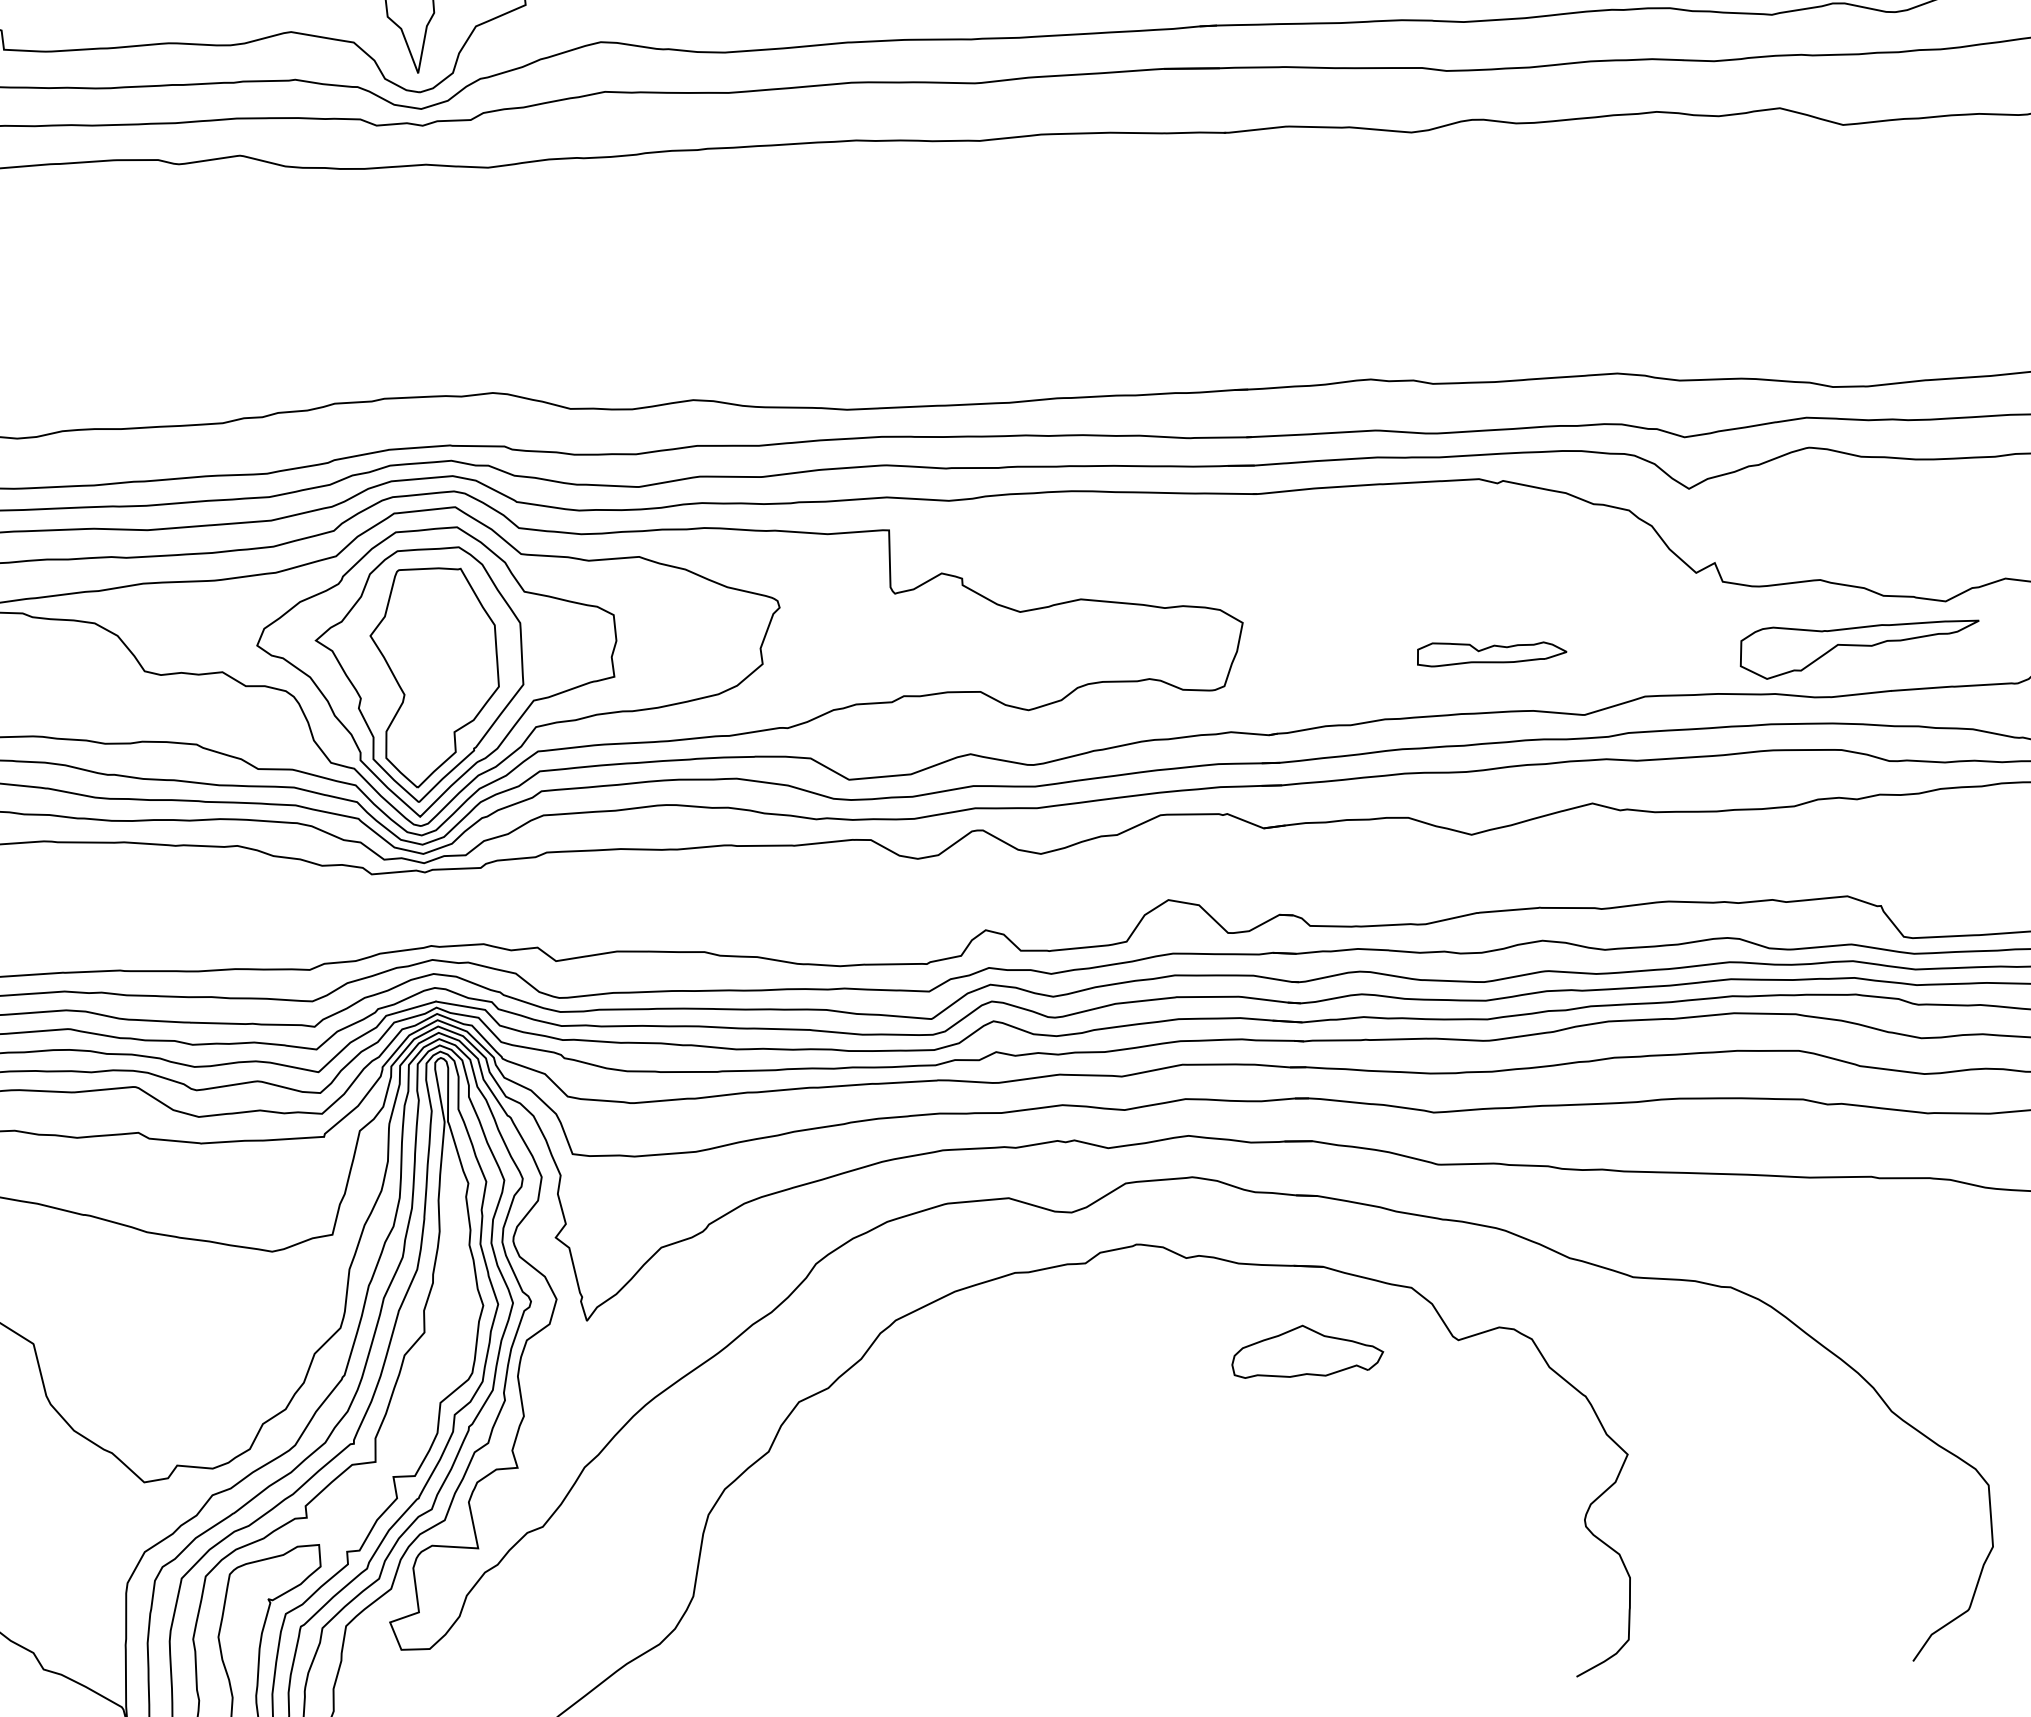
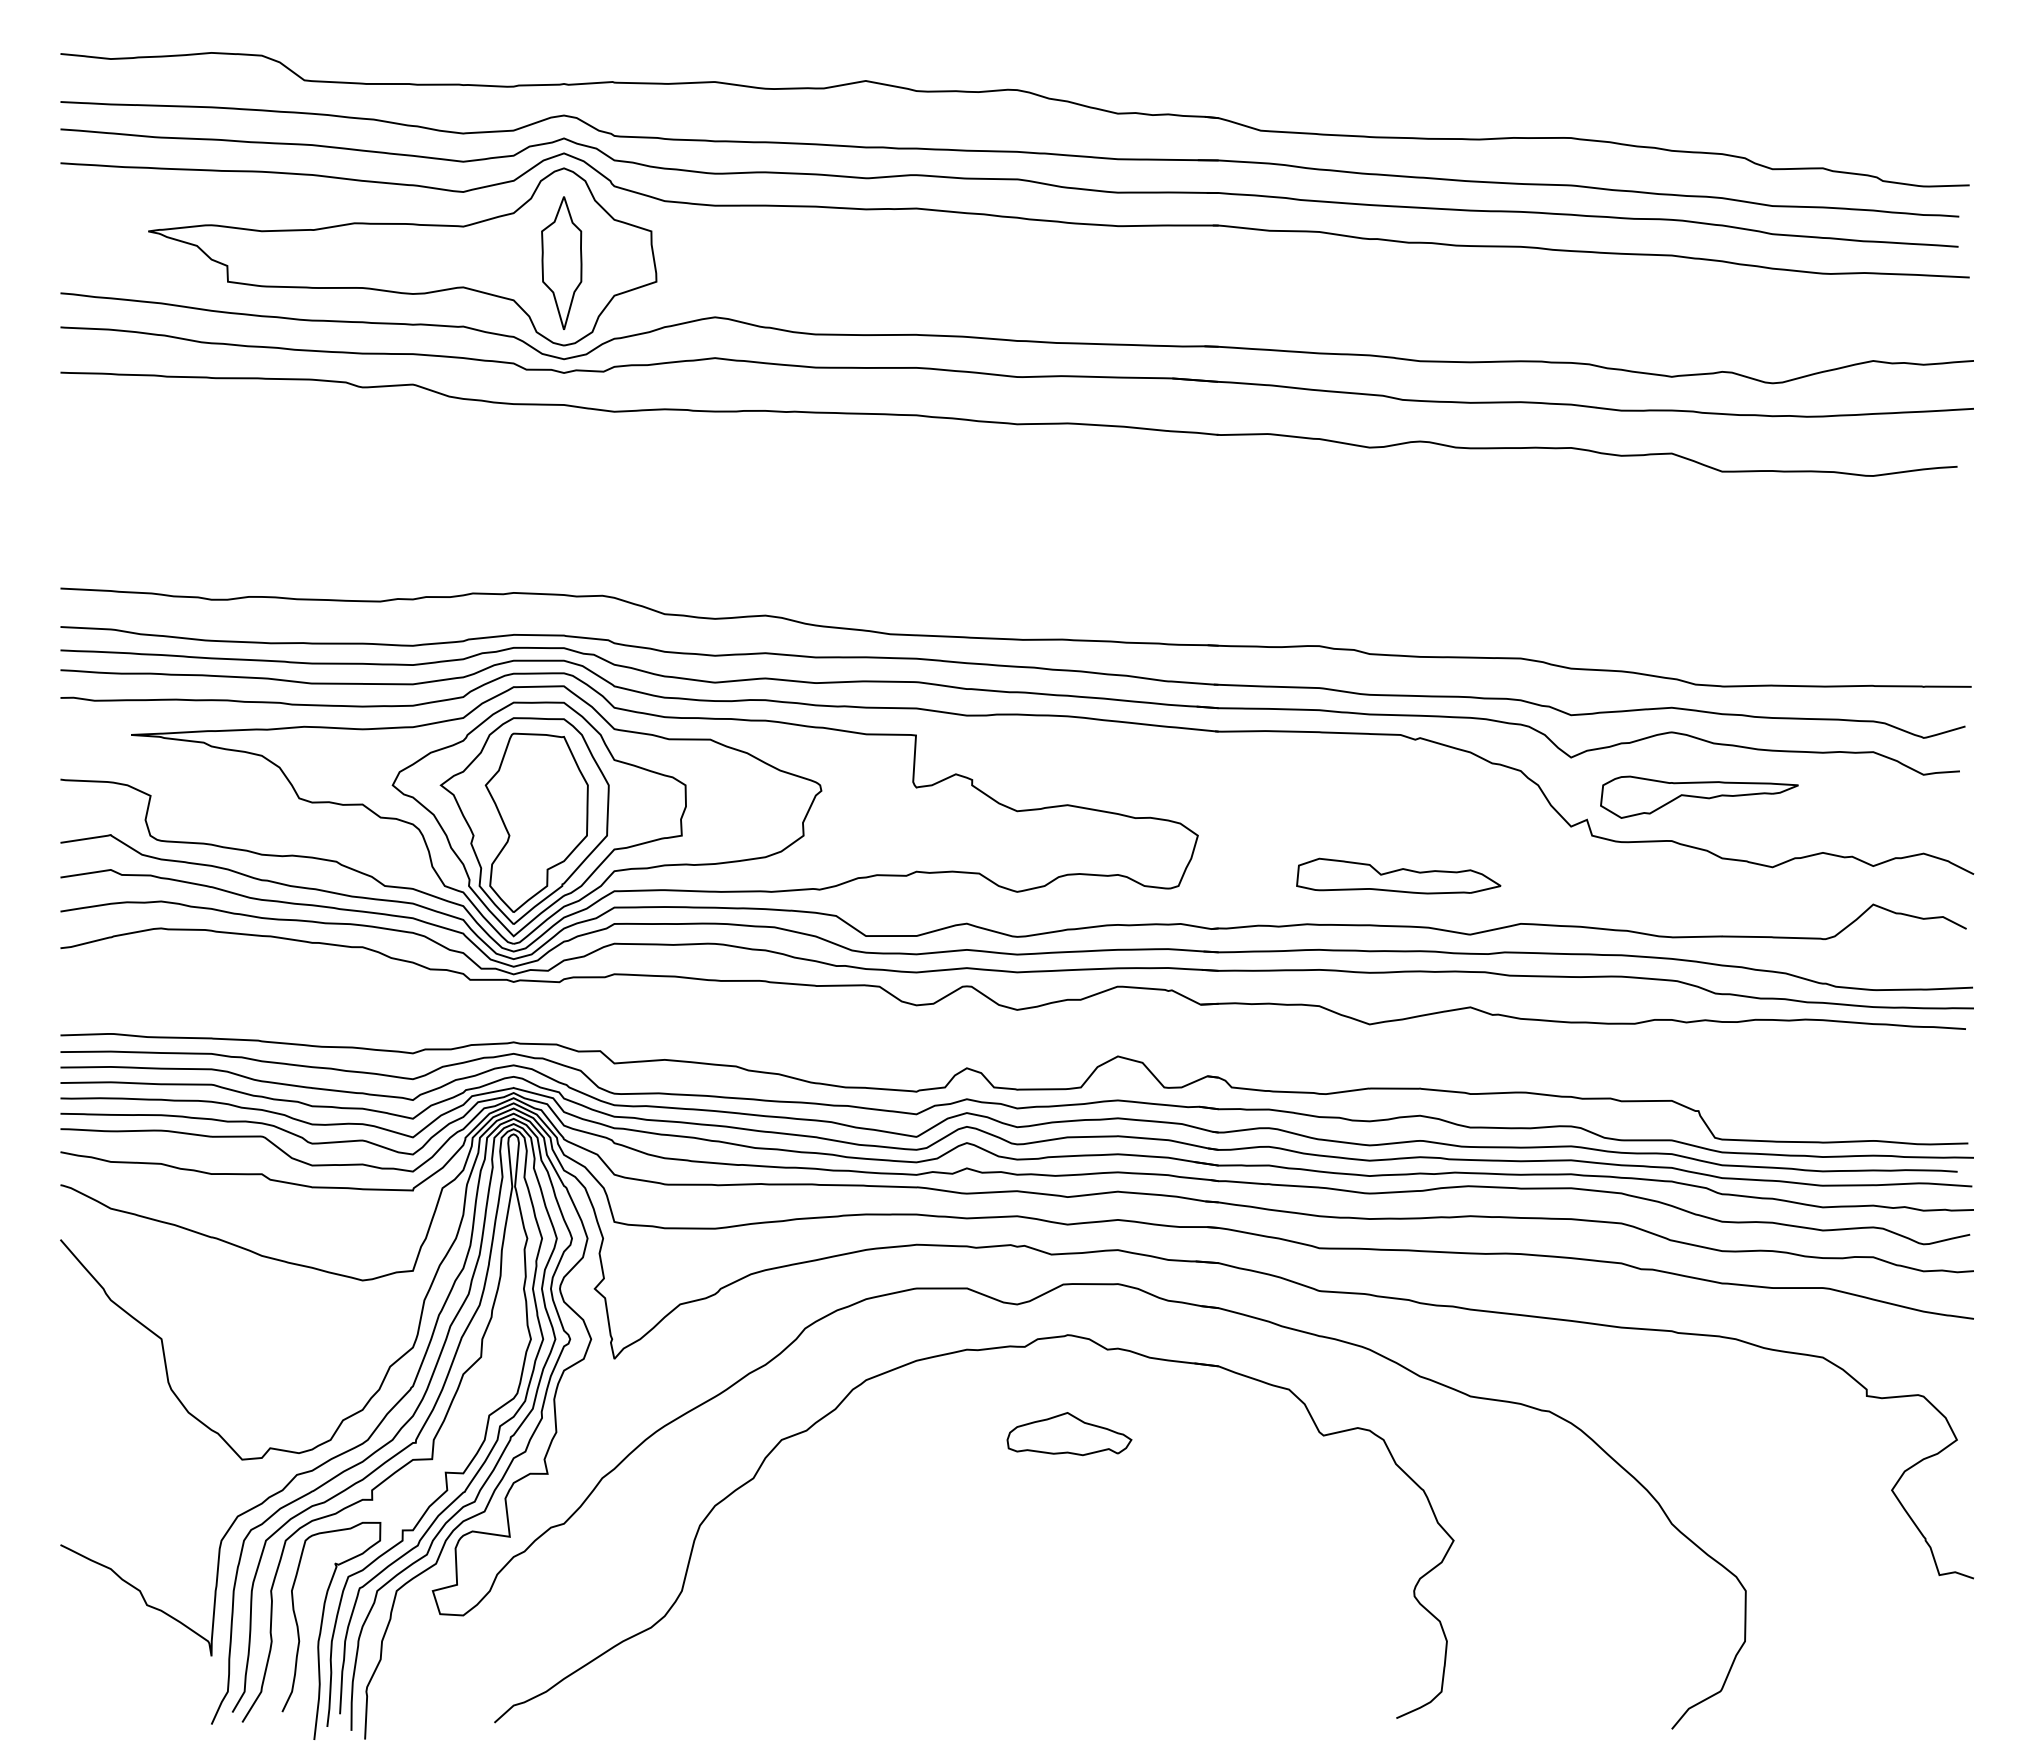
part: (1859, 644) -> (1699, 796), moved
part: (1491, 650) -> (1398, 875), size x1.67
part: (1307, 1351) -> (1069, 1434), moved

